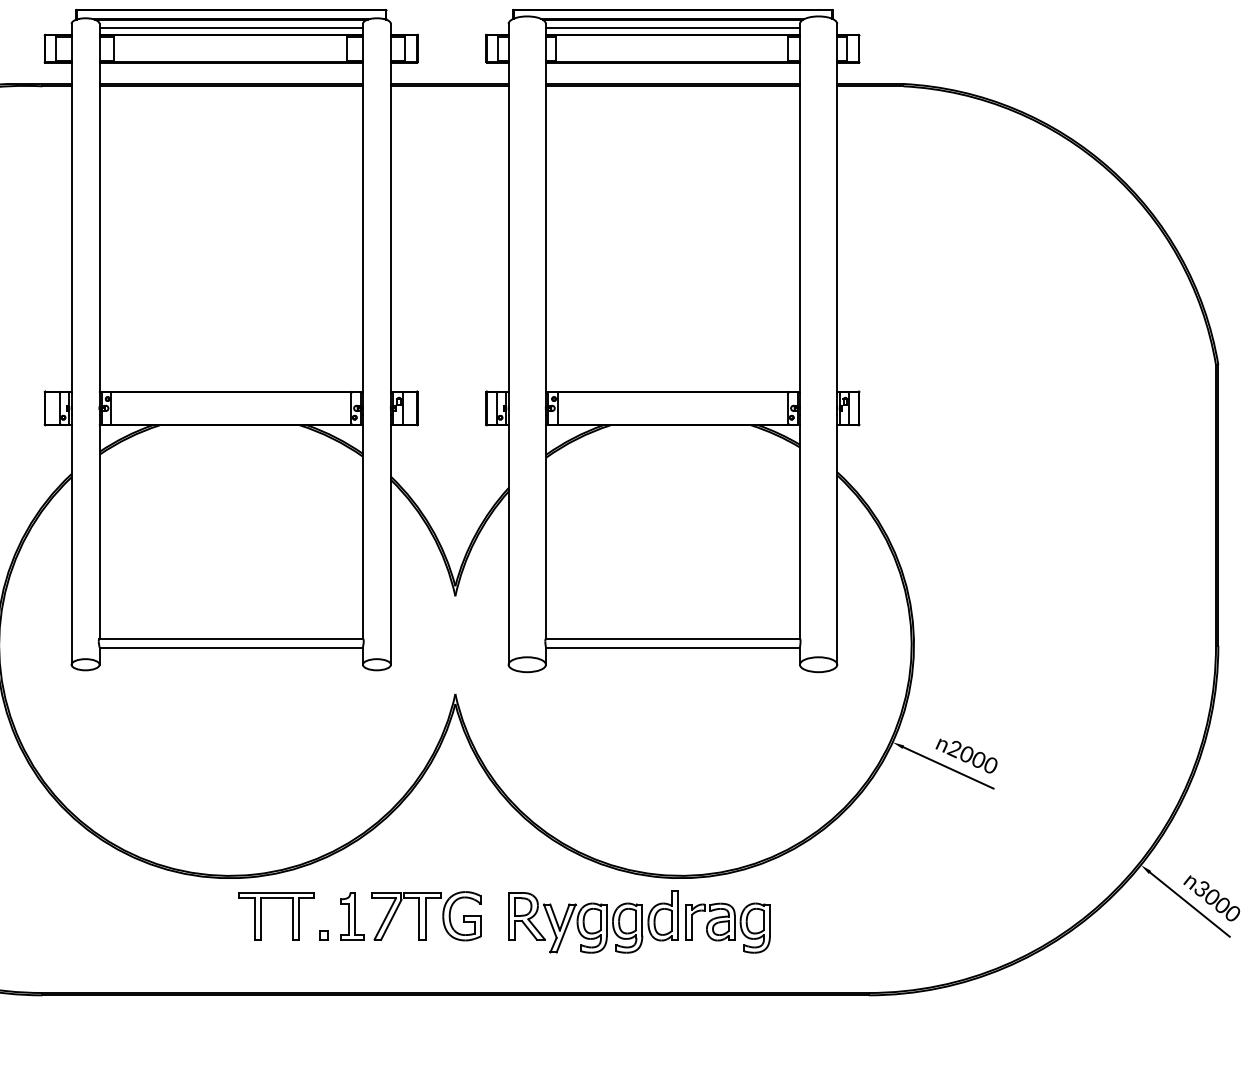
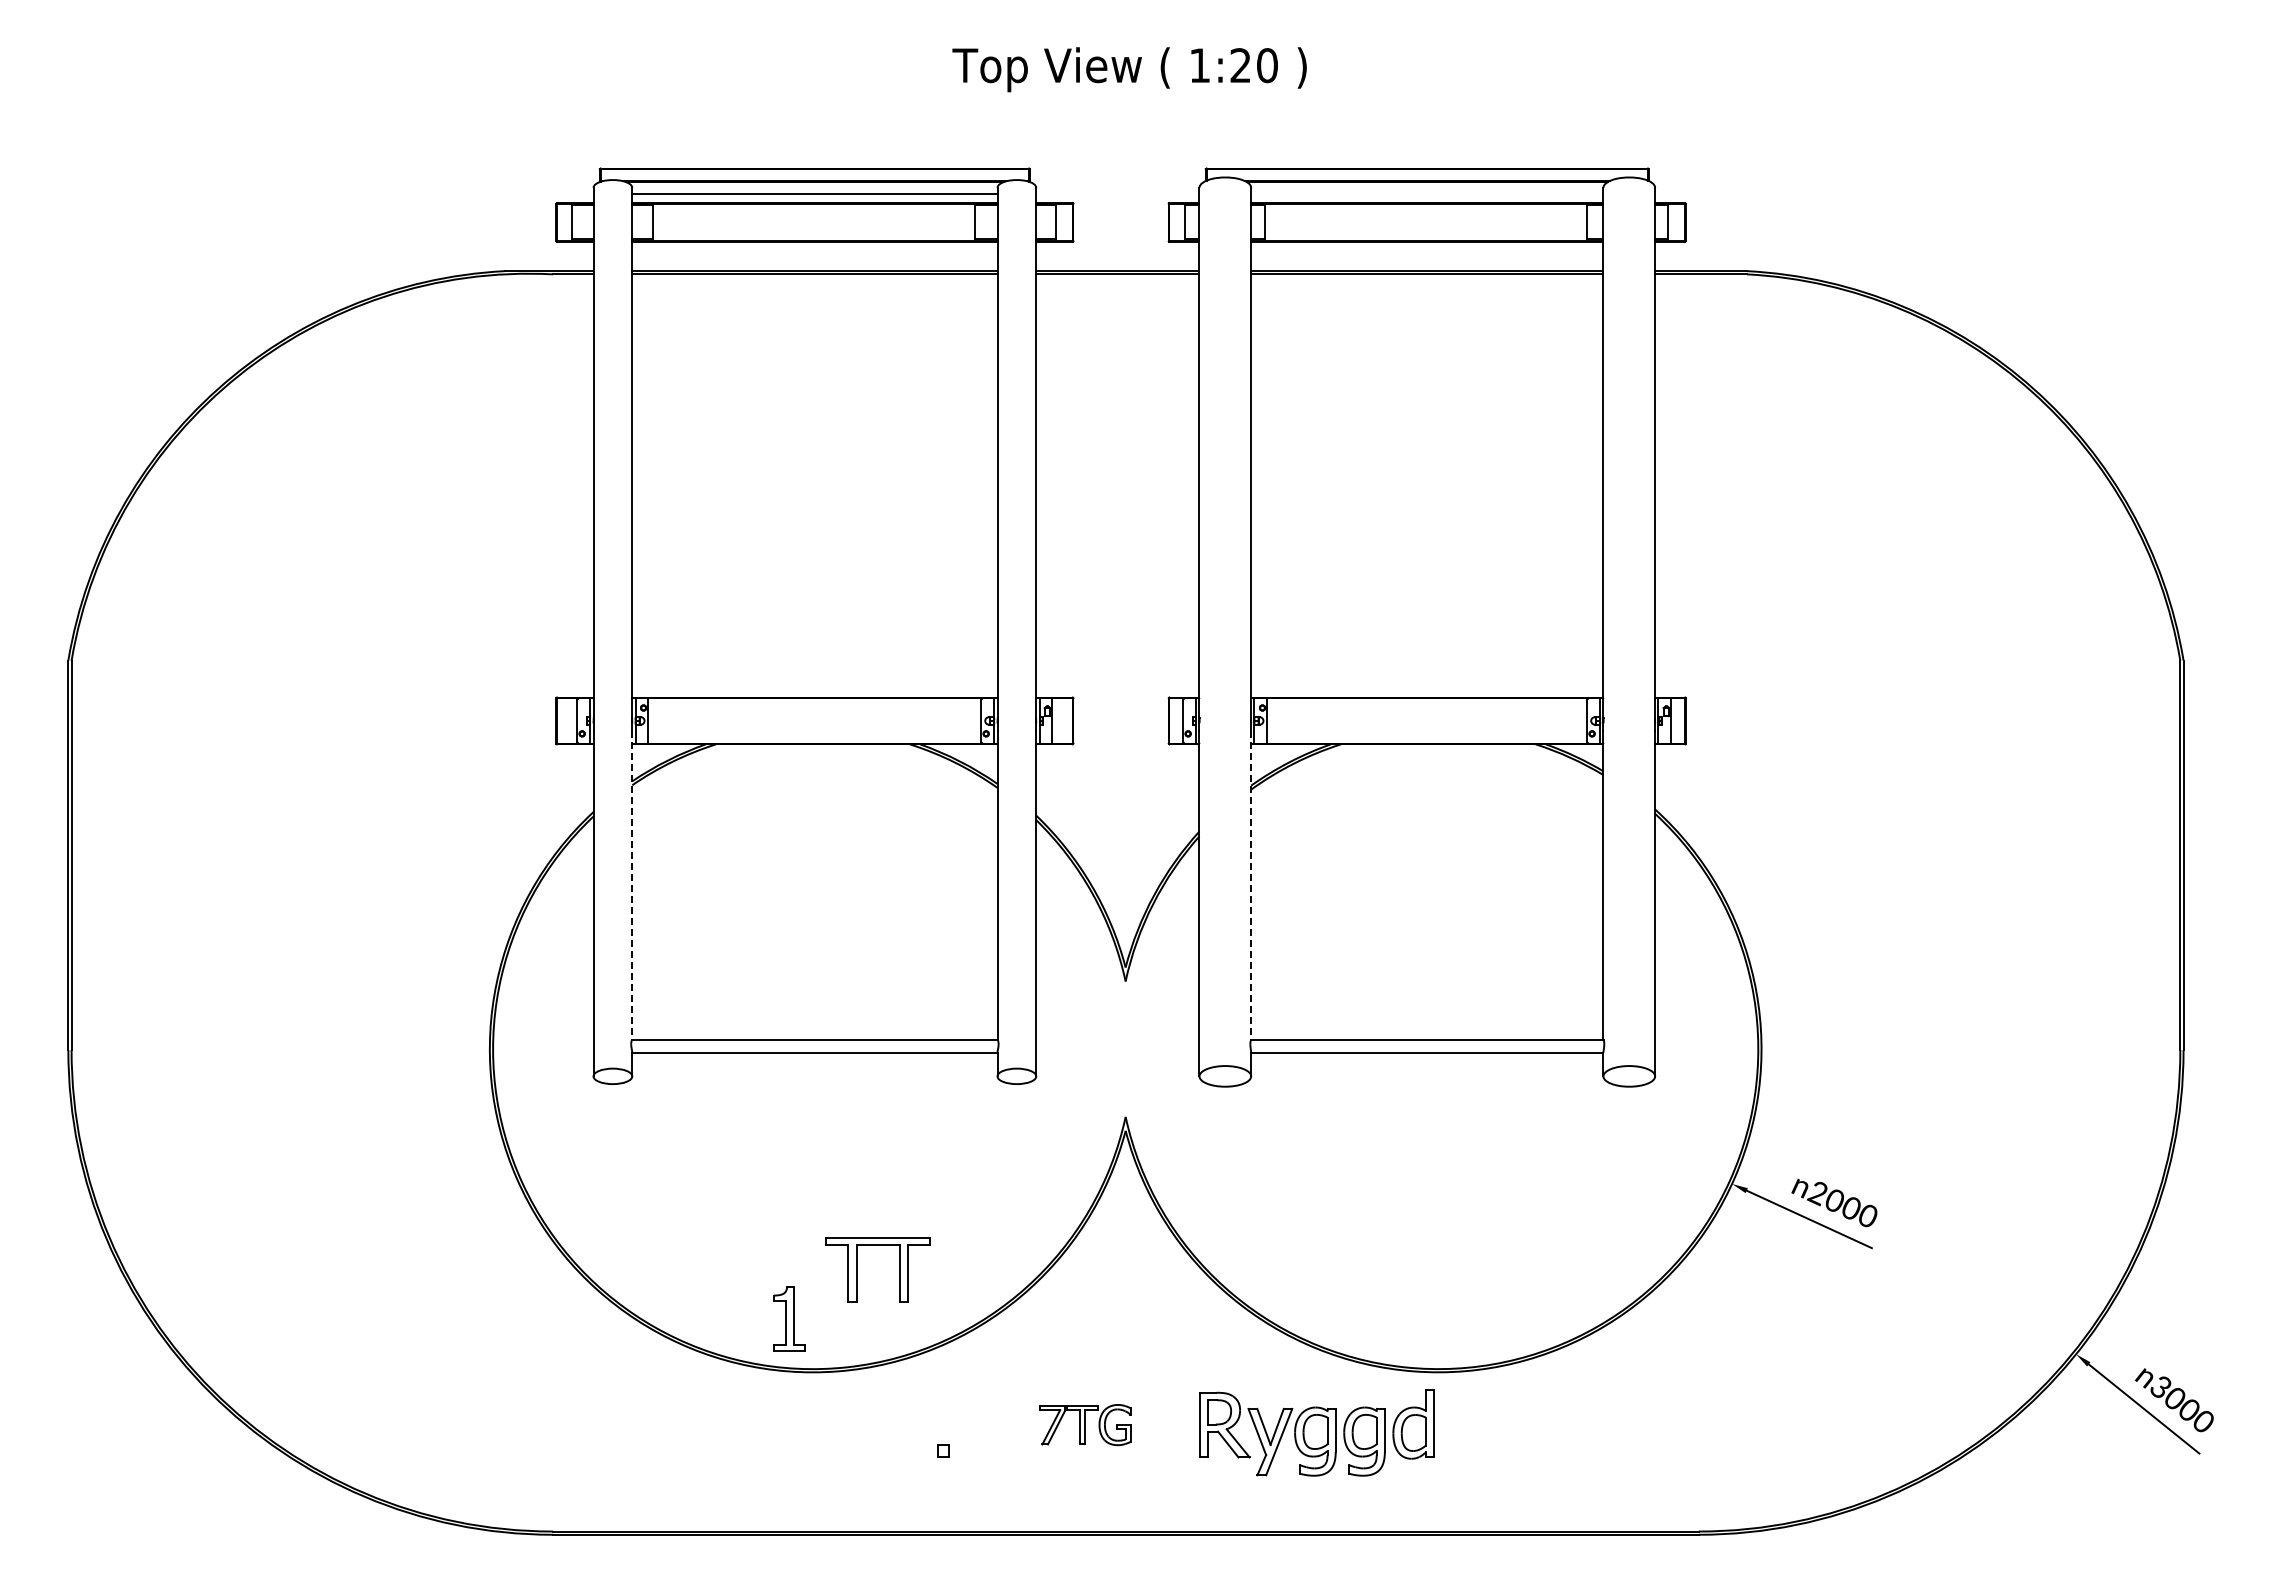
line: (673, 28) -> (1427, 193), removed
line: (99, 527) -> (632, 885), solid -> dashed
line: (546, 527) -> (1251, 885), solid -> dashed
part: (261, 915) -> (857, 1269), moved
part: (352, 915) -> (789, 1318), moved
part: (426, 915) -> (1085, 1424), size x0.6
part: (727, 928) -> (1503, 1441), removed

